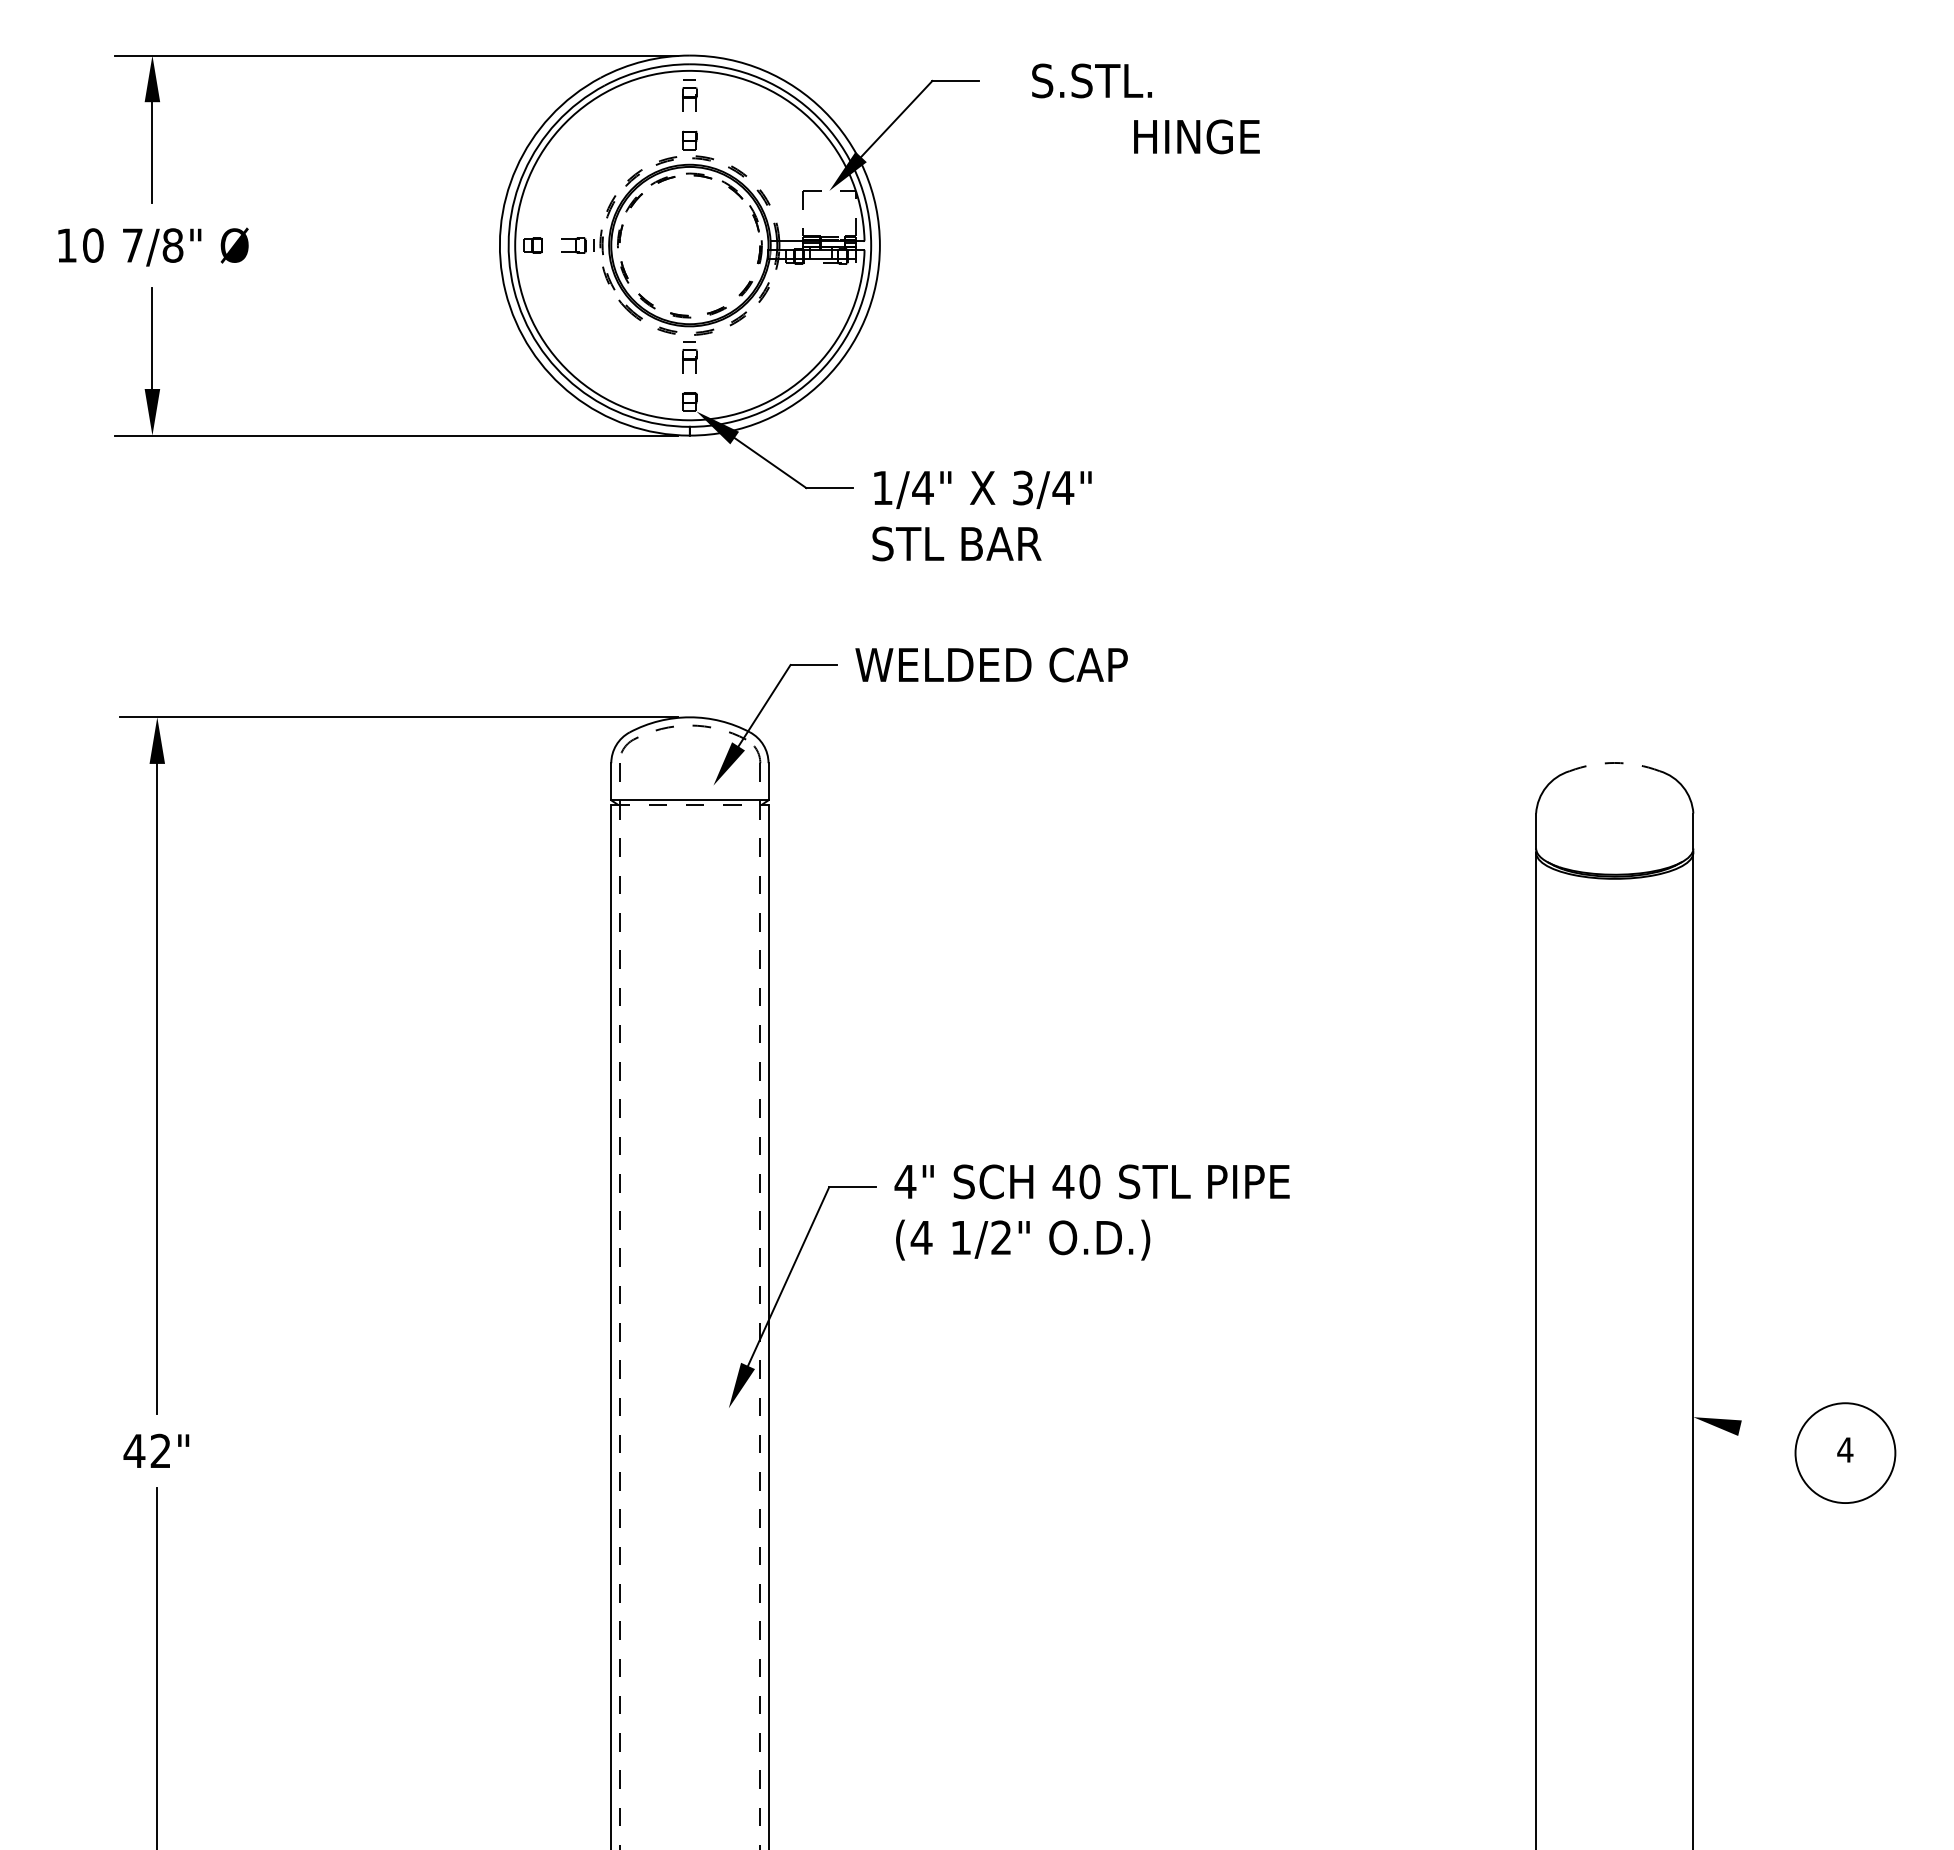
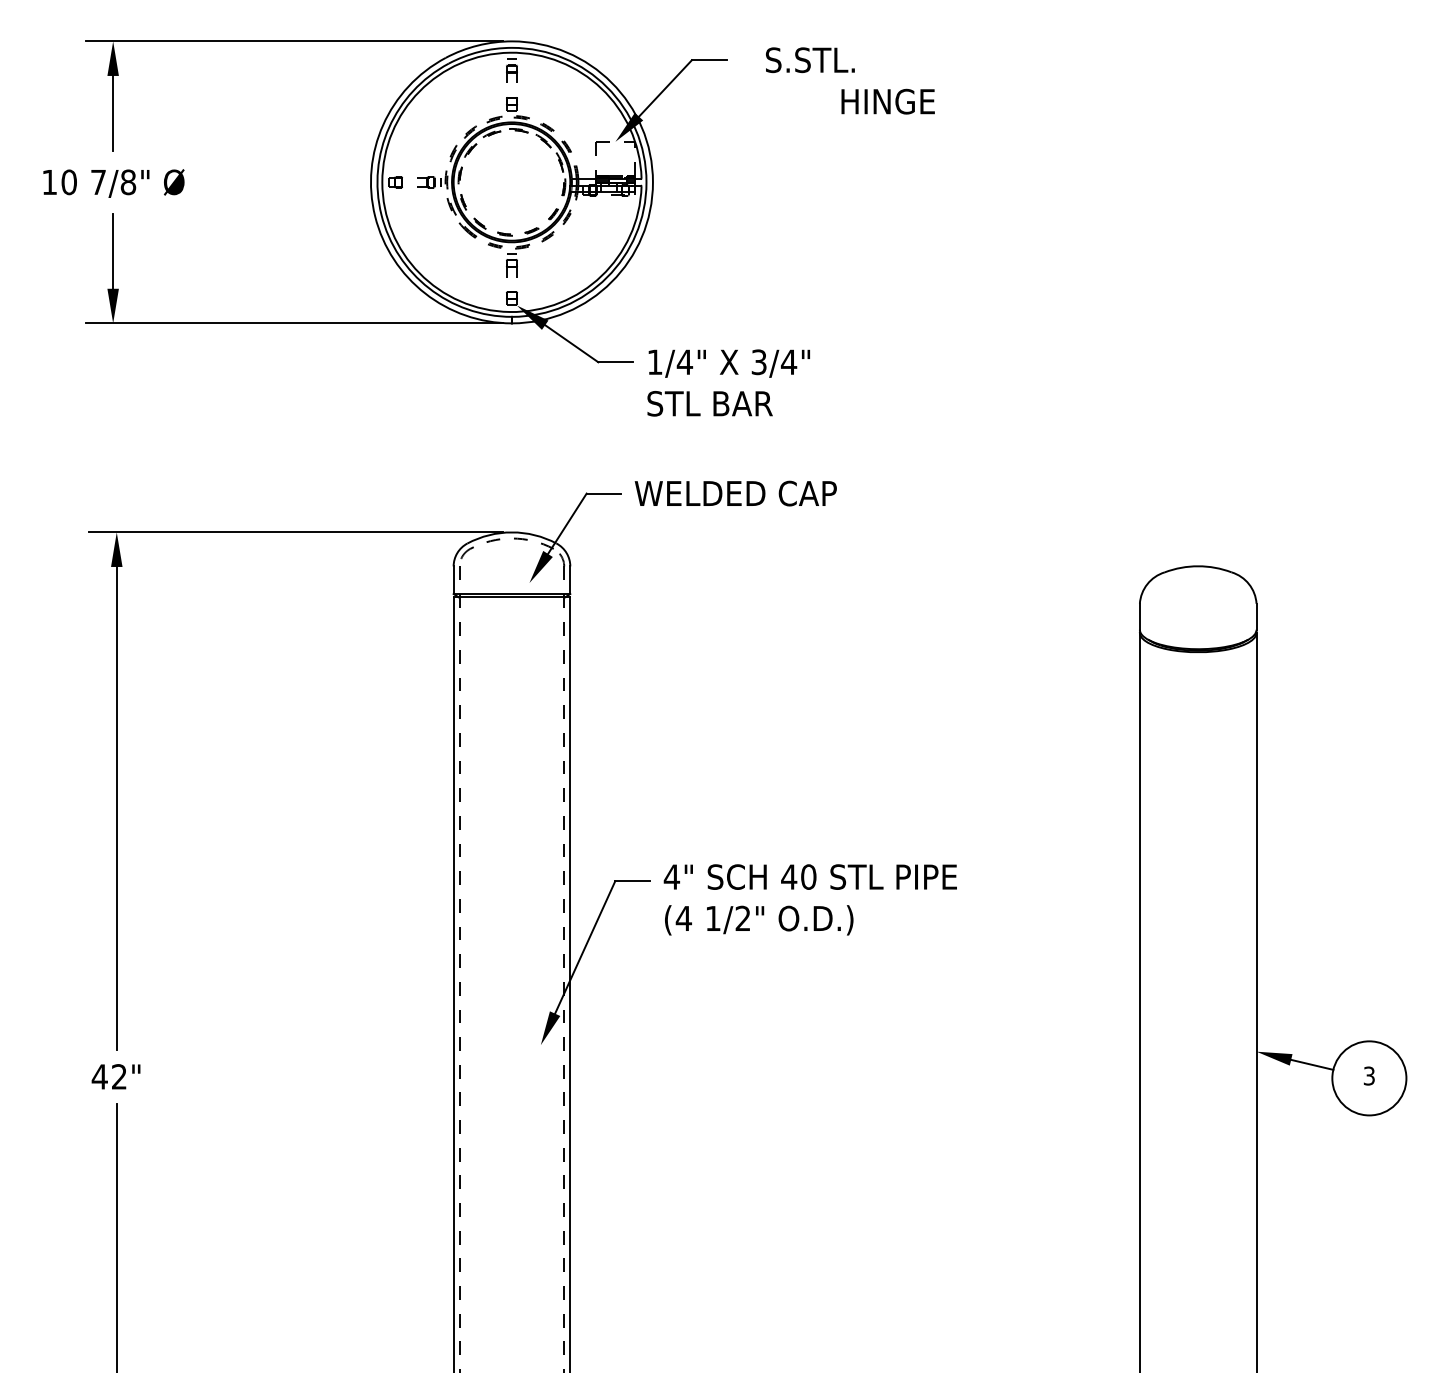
arc: (1614, 762) -> (1198, 565), dashed -> solid
line: (689, 804) -> (511, 597), dashed -> solid
line: (1768, 1434) -> (1312, 1064), added
text: (1845, 1449) -> (1369, 1075), 4 -> 3

